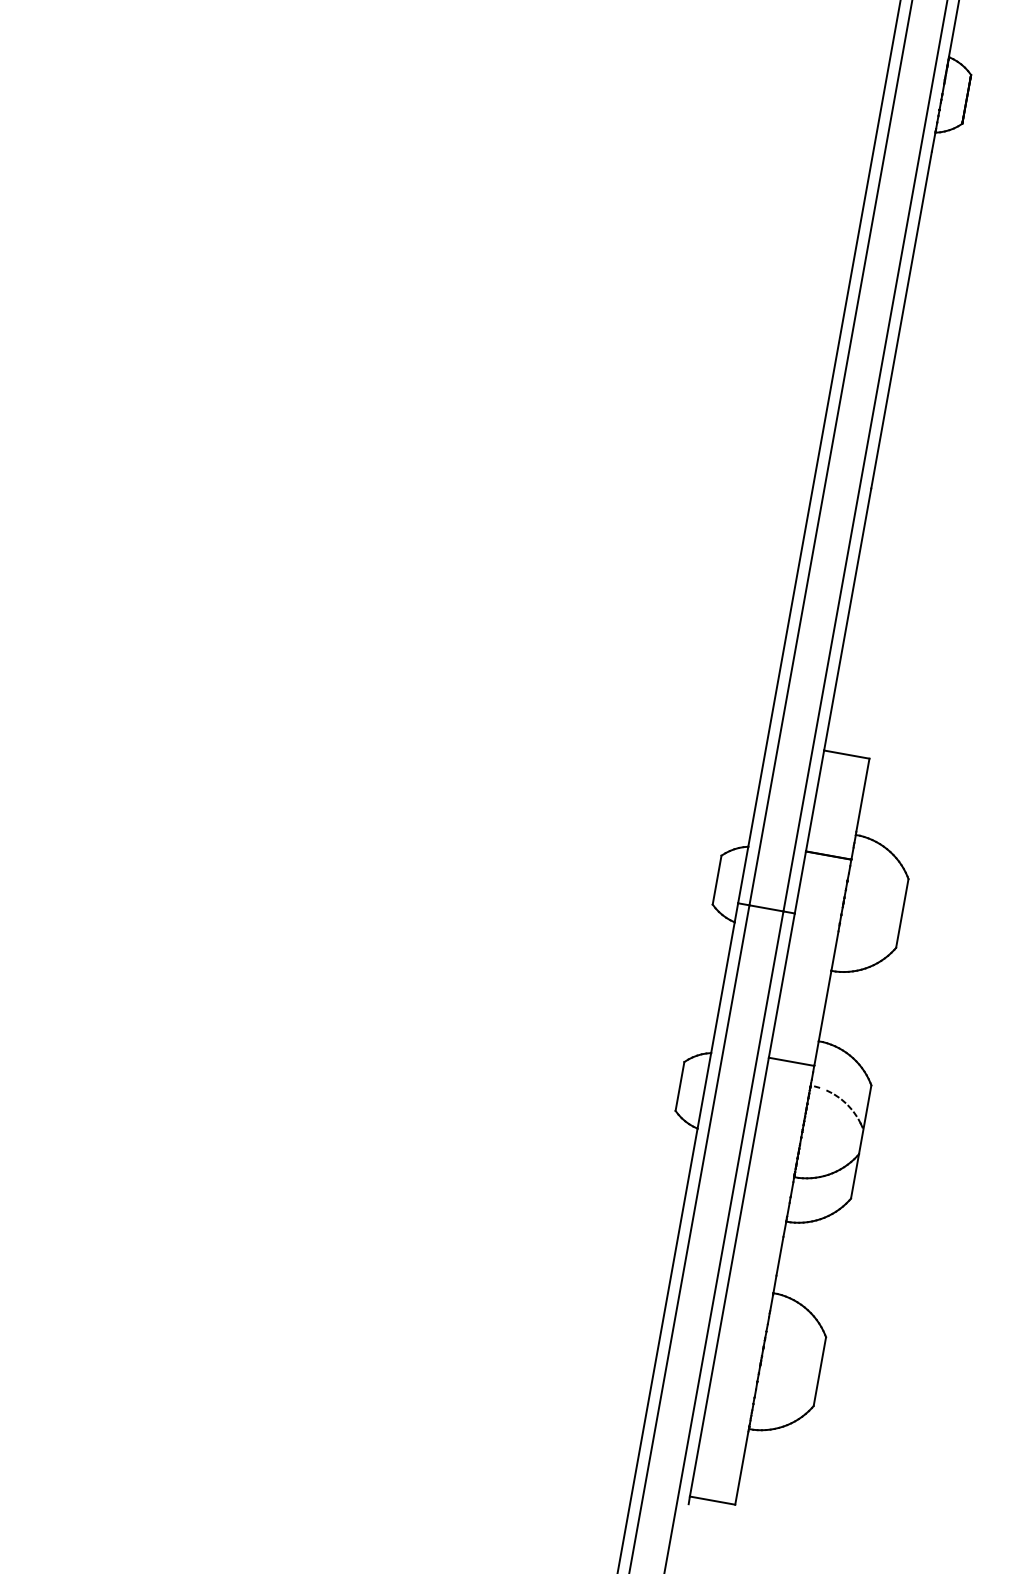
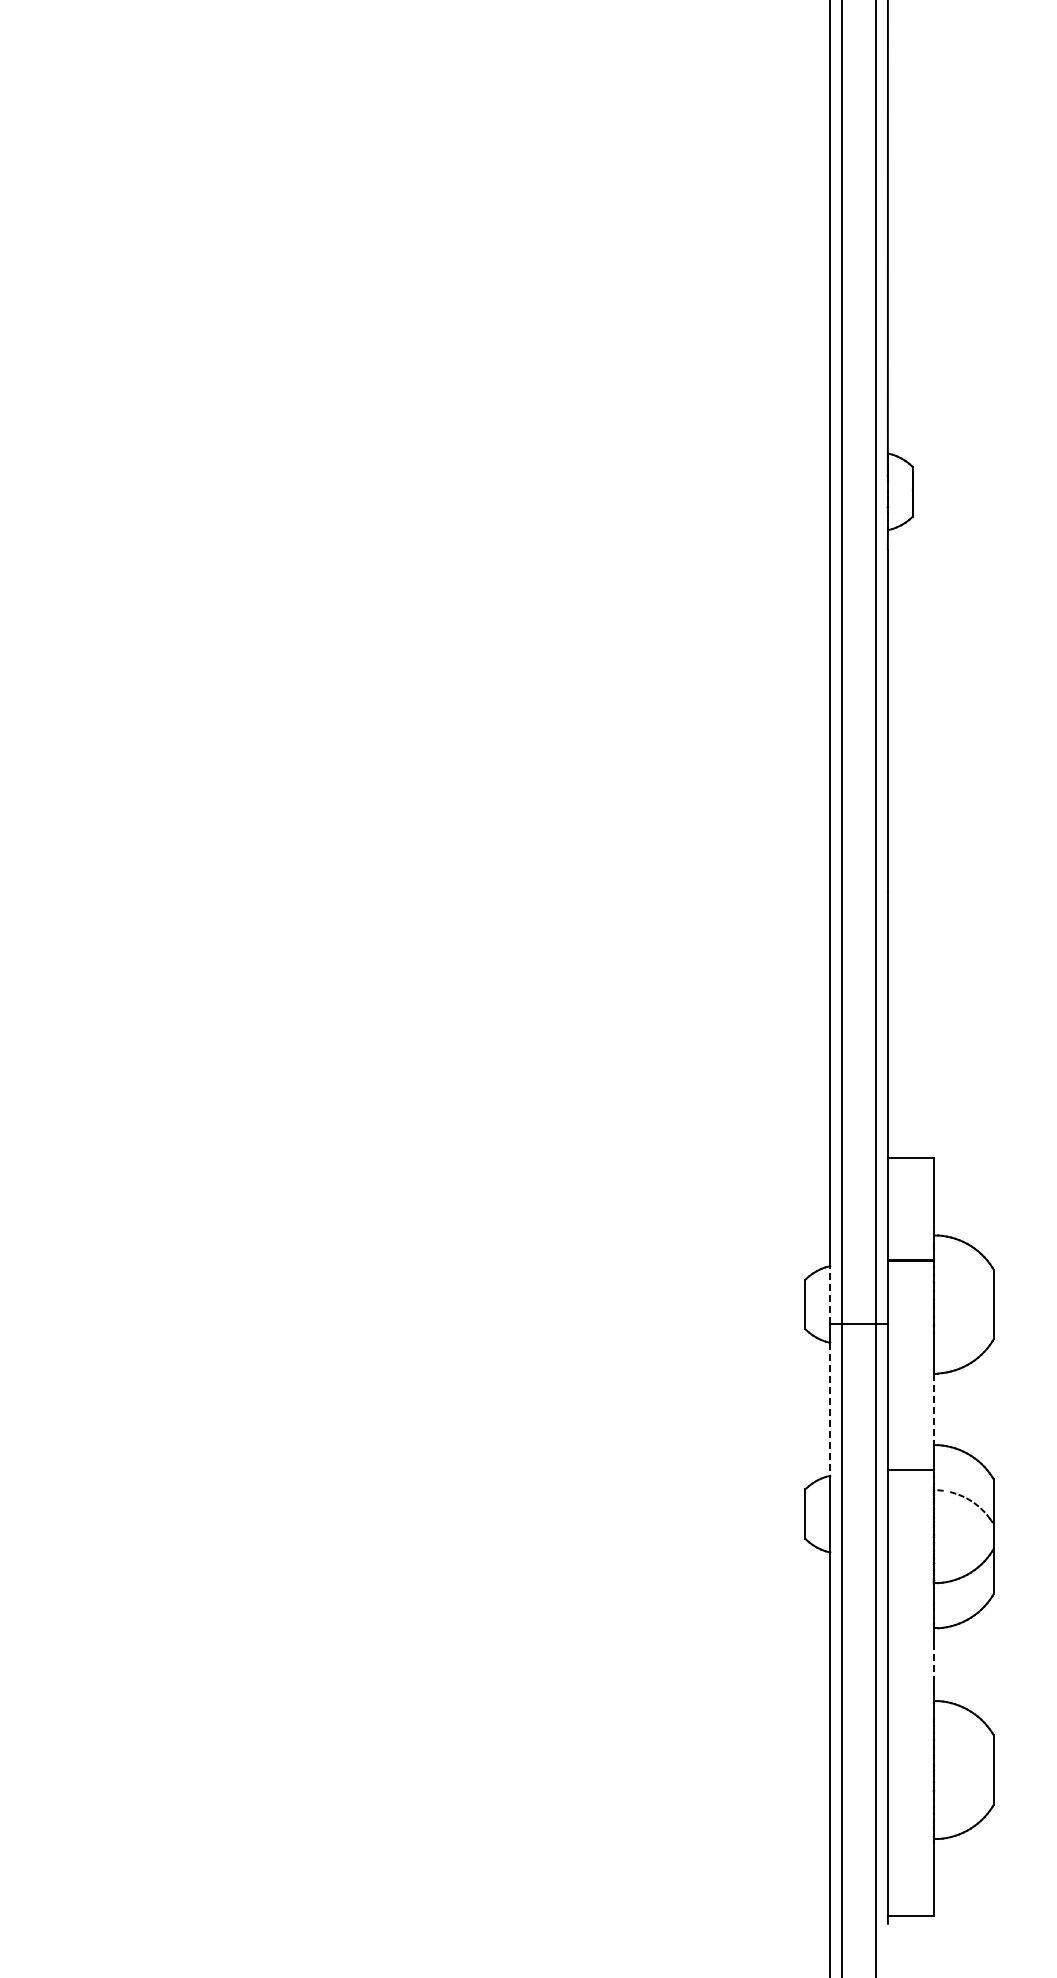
line: (743, 874) -> (830, 1294), solid -> dashed
line: (723, 987) -> (830, 1409), solid -> dashed
line: (825, 1006) -> (934, 1409), solid -> dashed
line: (779, 1256) -> (933, 1663), solid -> dashed

